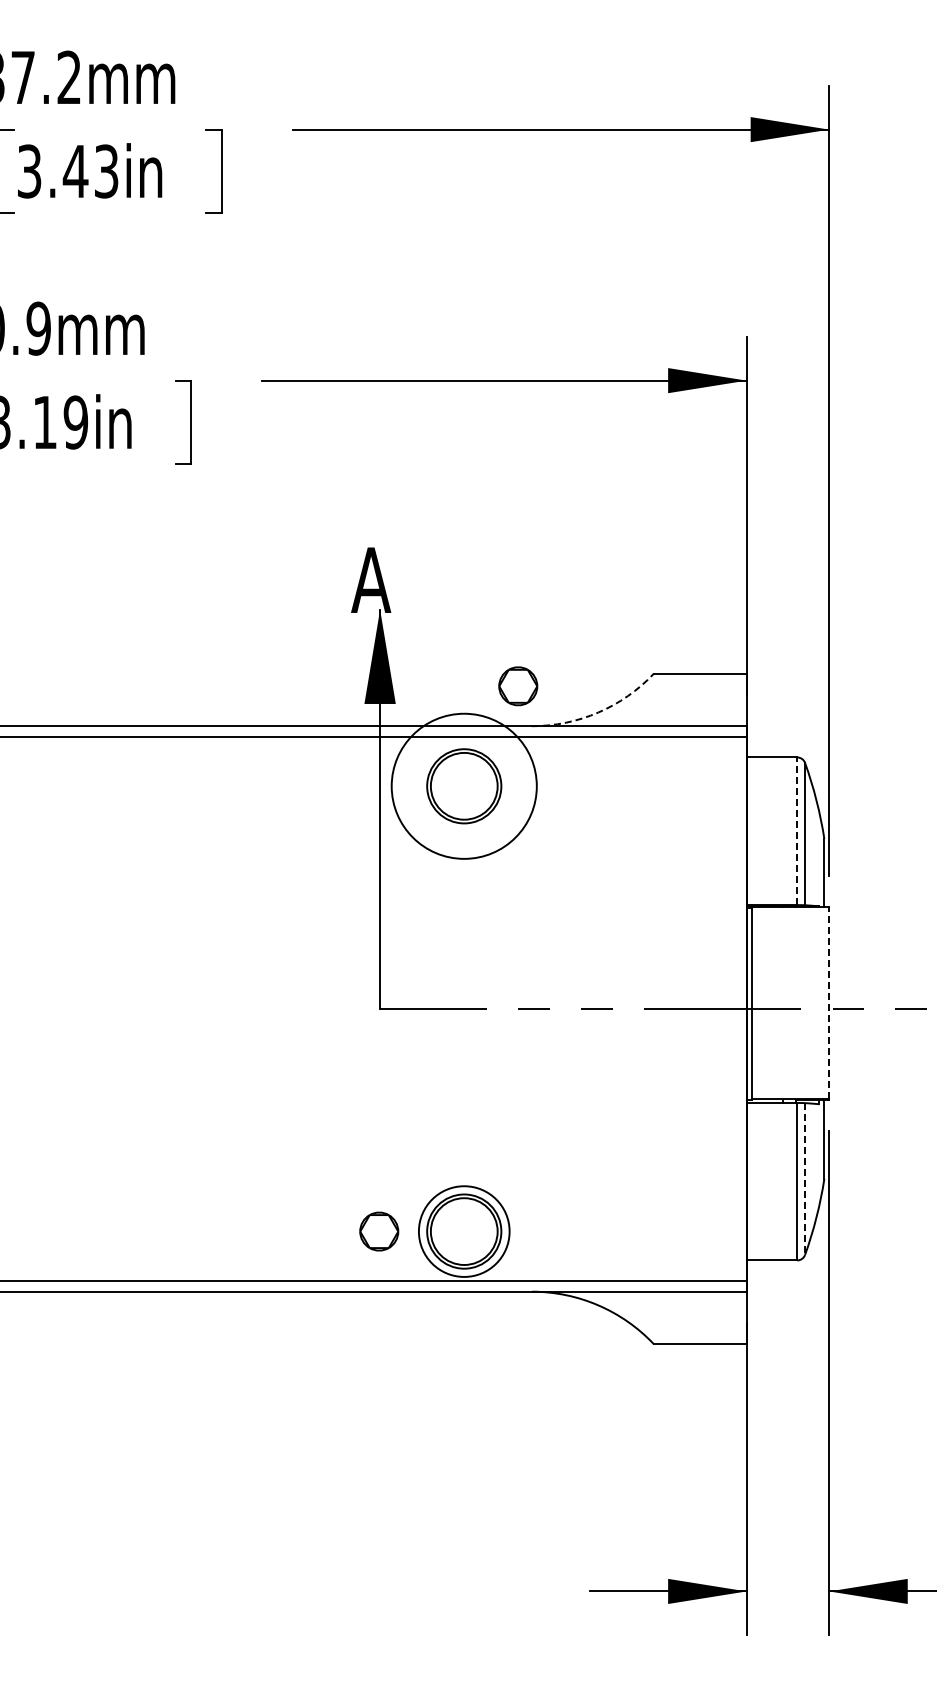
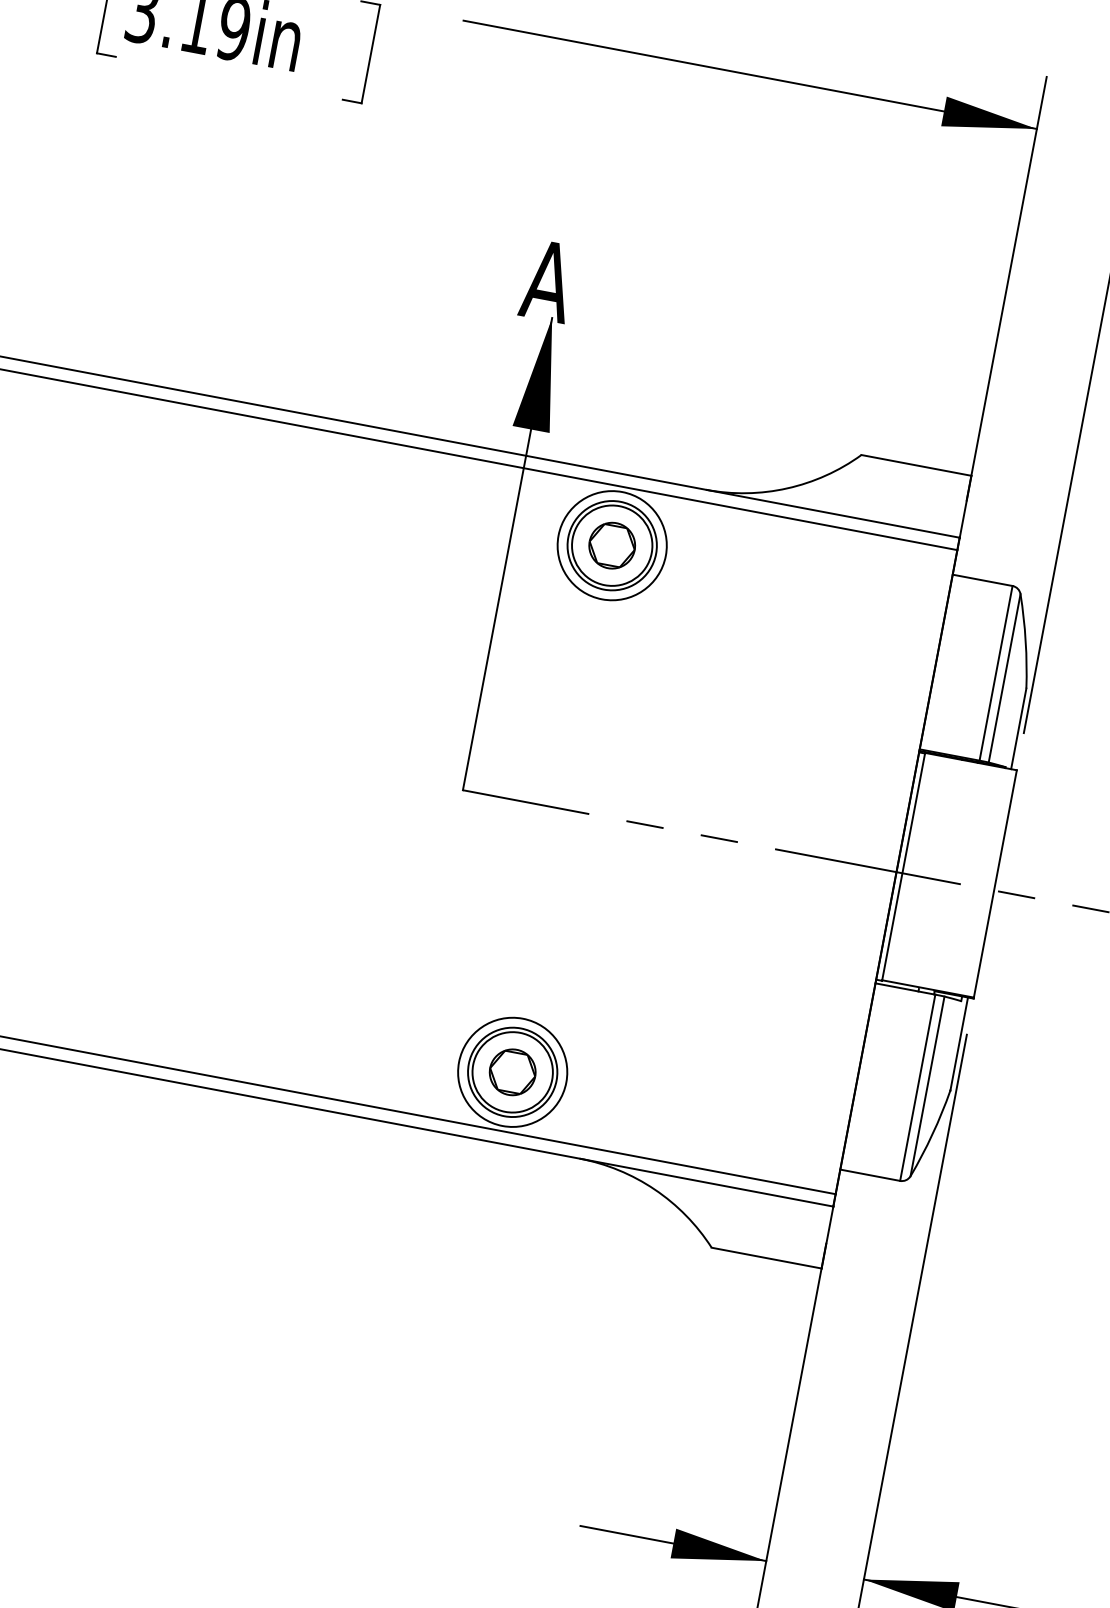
part: (518, 686) -> (612, 545), moved
arc: (598, 712) -> (787, 488), dashed -> solid
circle: (463, 785) -> (611, 544), size x0.62
line: (797, 831) -> (996, 673), dashed -> solid
line: (829, 1002) -> (995, 883), dashed -> solid
line: (805, 1179) -> (927, 1087), dashed -> solid
part: (379, 1231) -> (513, 1072), moved

